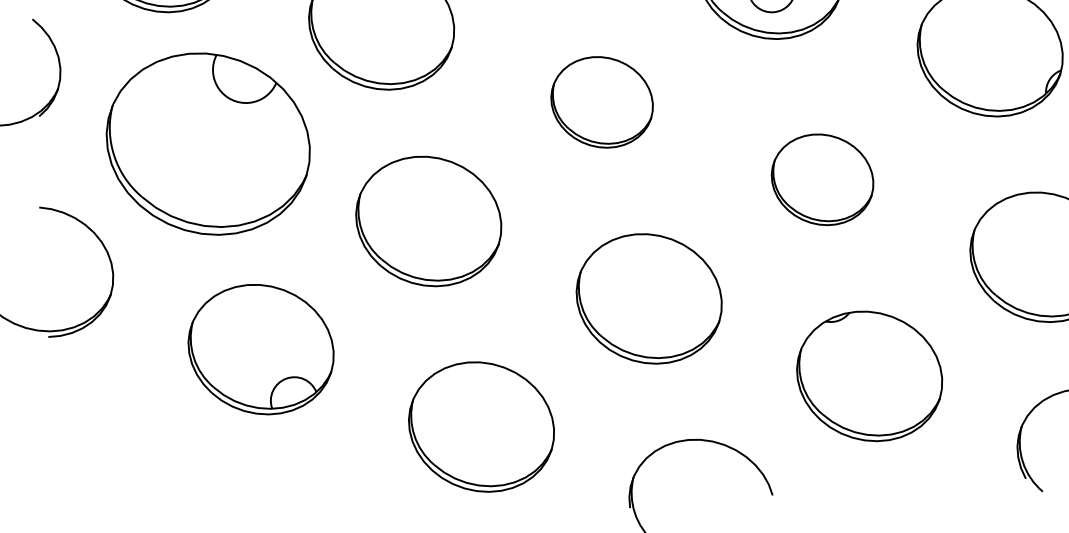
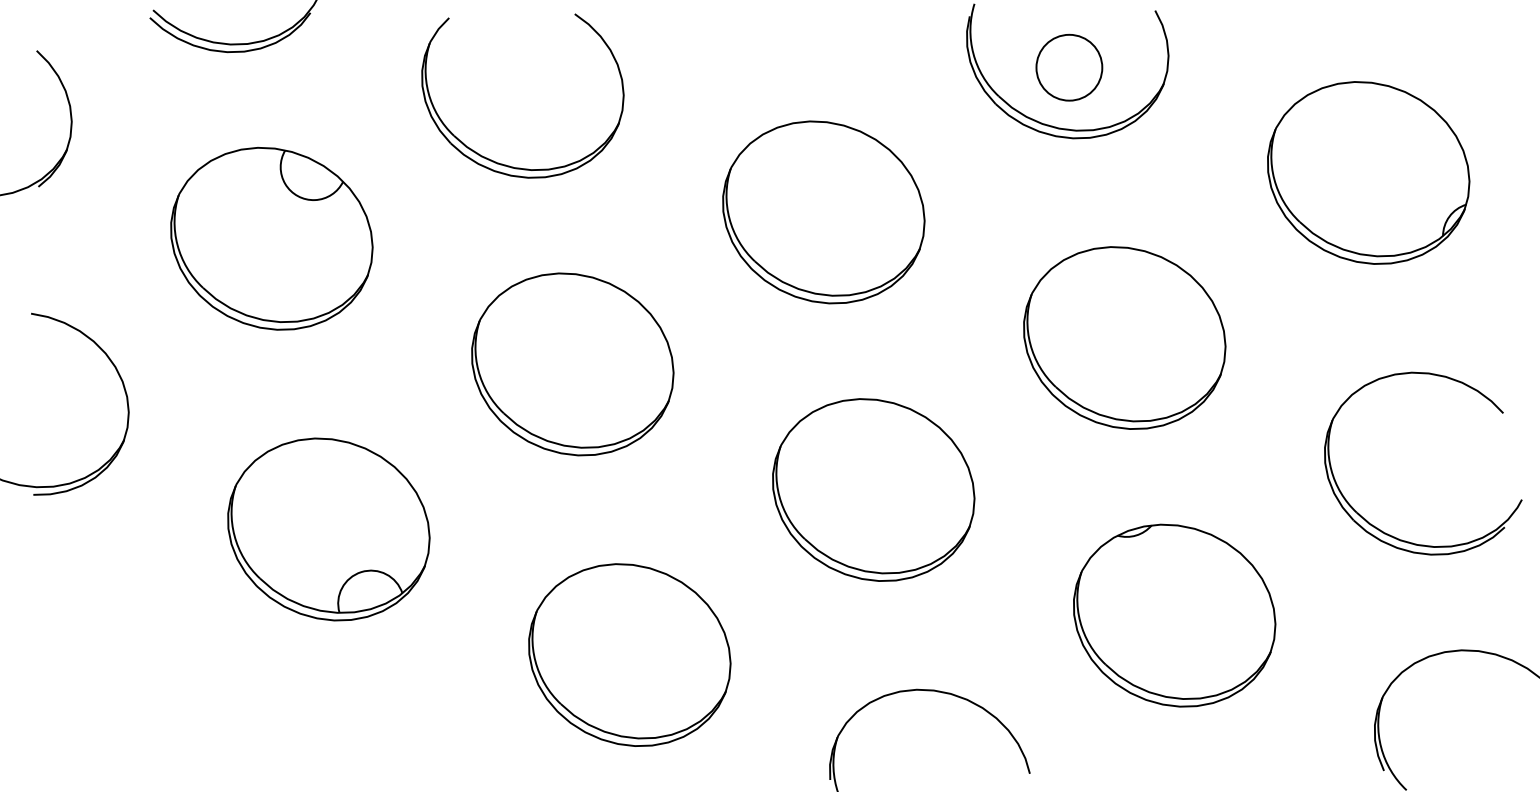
part: (601, 102) -> (823, 212), size x1.43
part: (208, 143) -> (271, 238), size x0.71
part: (822, 179) -> (1124, 337), size x1.43

